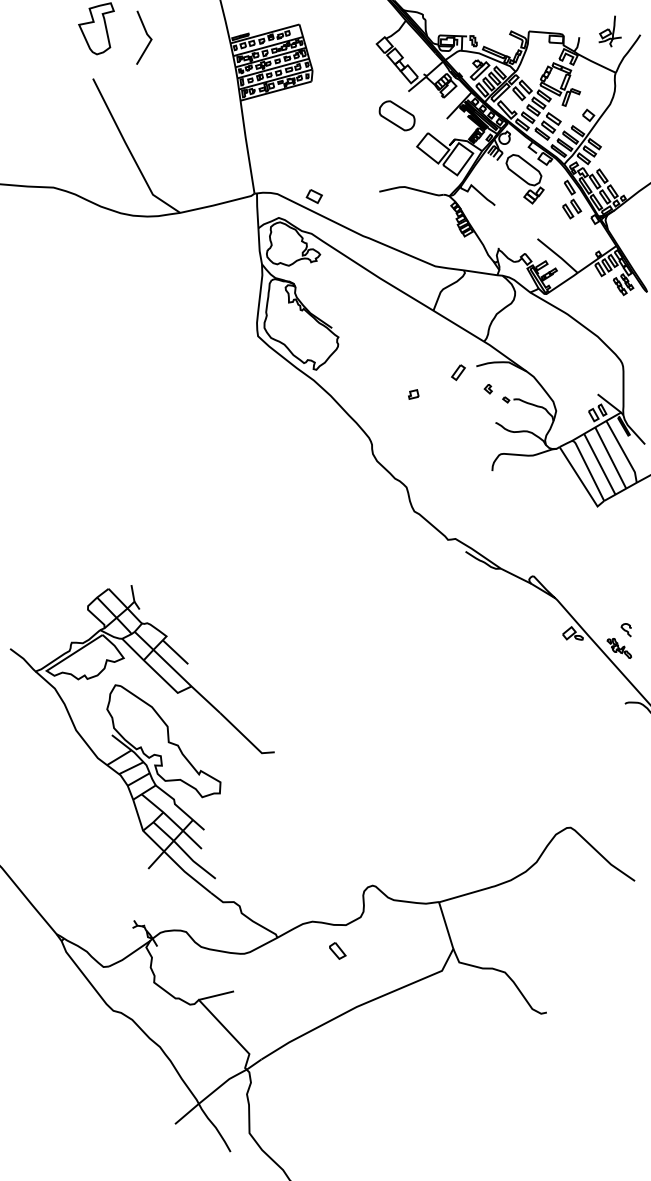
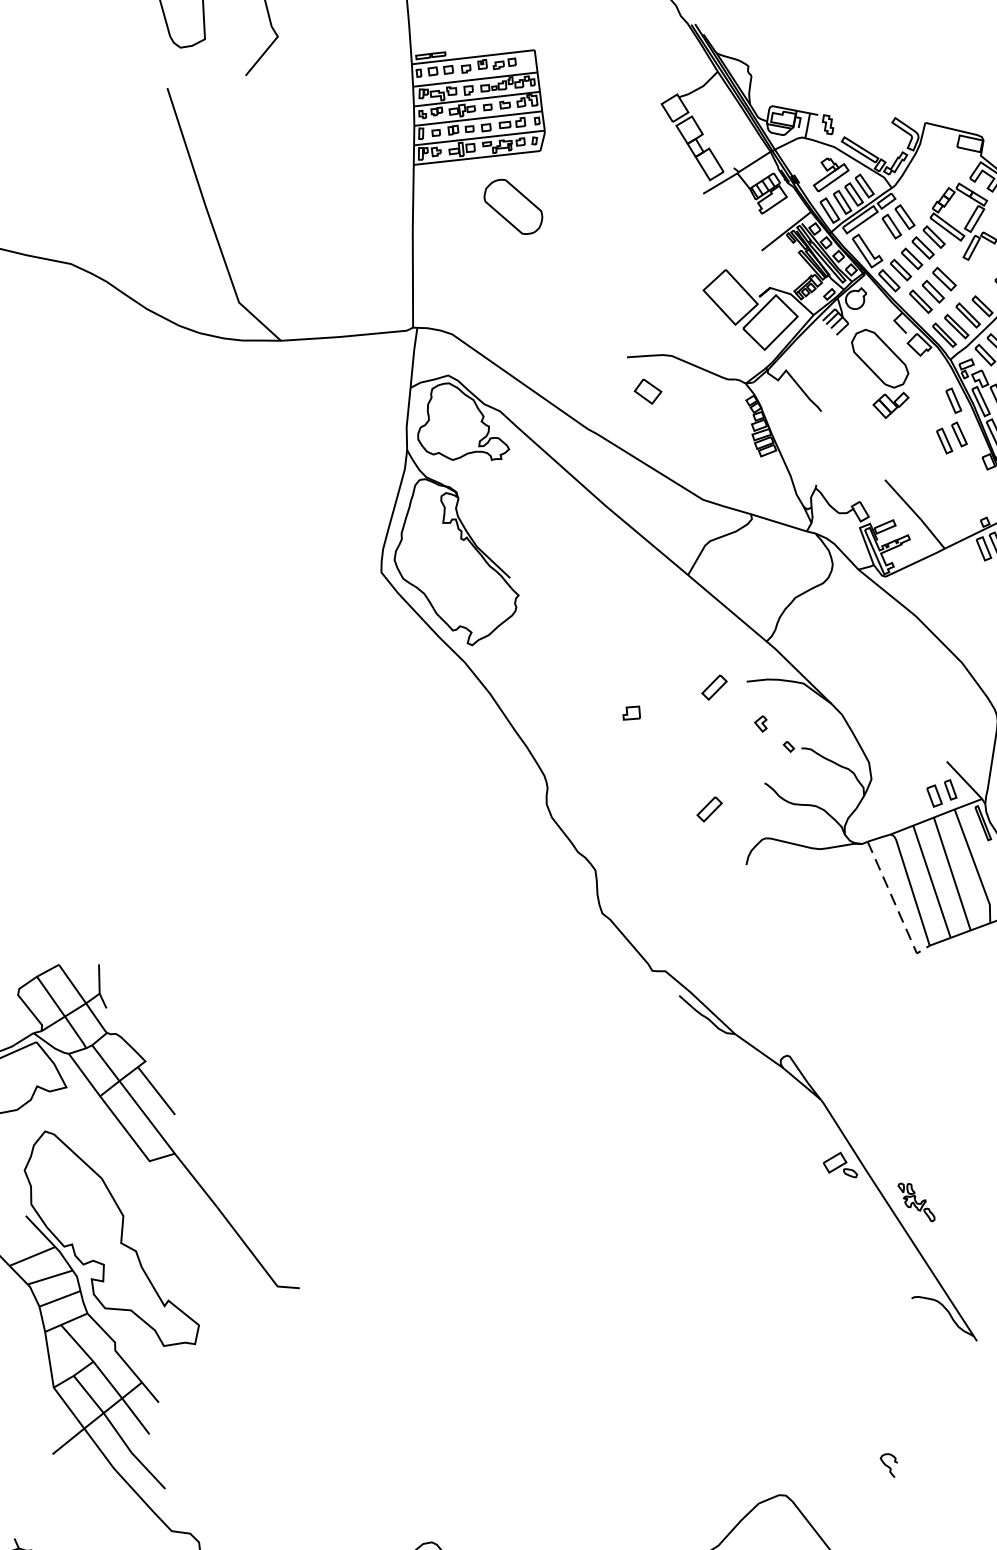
part: (396, 115) -> (512, 206), moved
part: (313, 196) -> (646, 391), moved
part: (466, 442) -> (709, 809), added
line: (581, 481) -> (896, 906), solid -> dashed
curve: (625, 630) -> (886, 1465), moved

